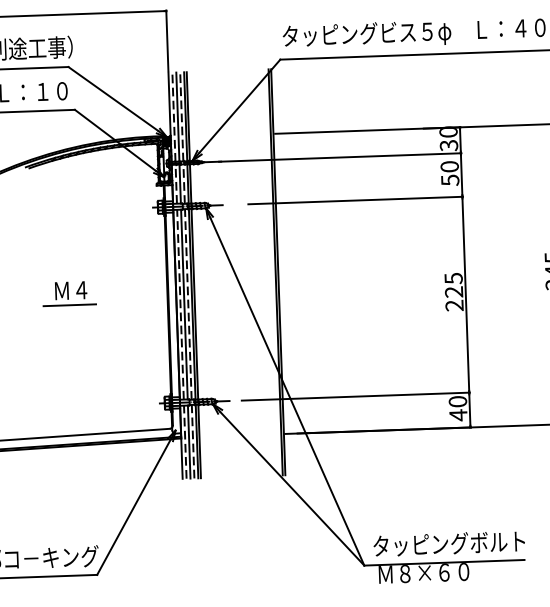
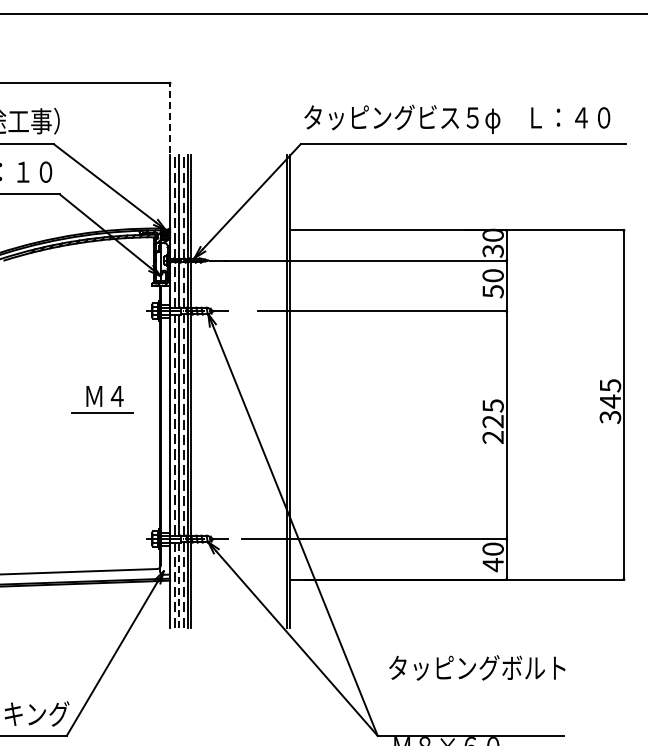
line: (167, 40) -> (170, 117), solid -> dashed
part: (69, 293) -> (102, 399), moved
line: (189, 442) -> (179, 585), solid -> dashed
text: (449, 543) -> (477, 667), moved

